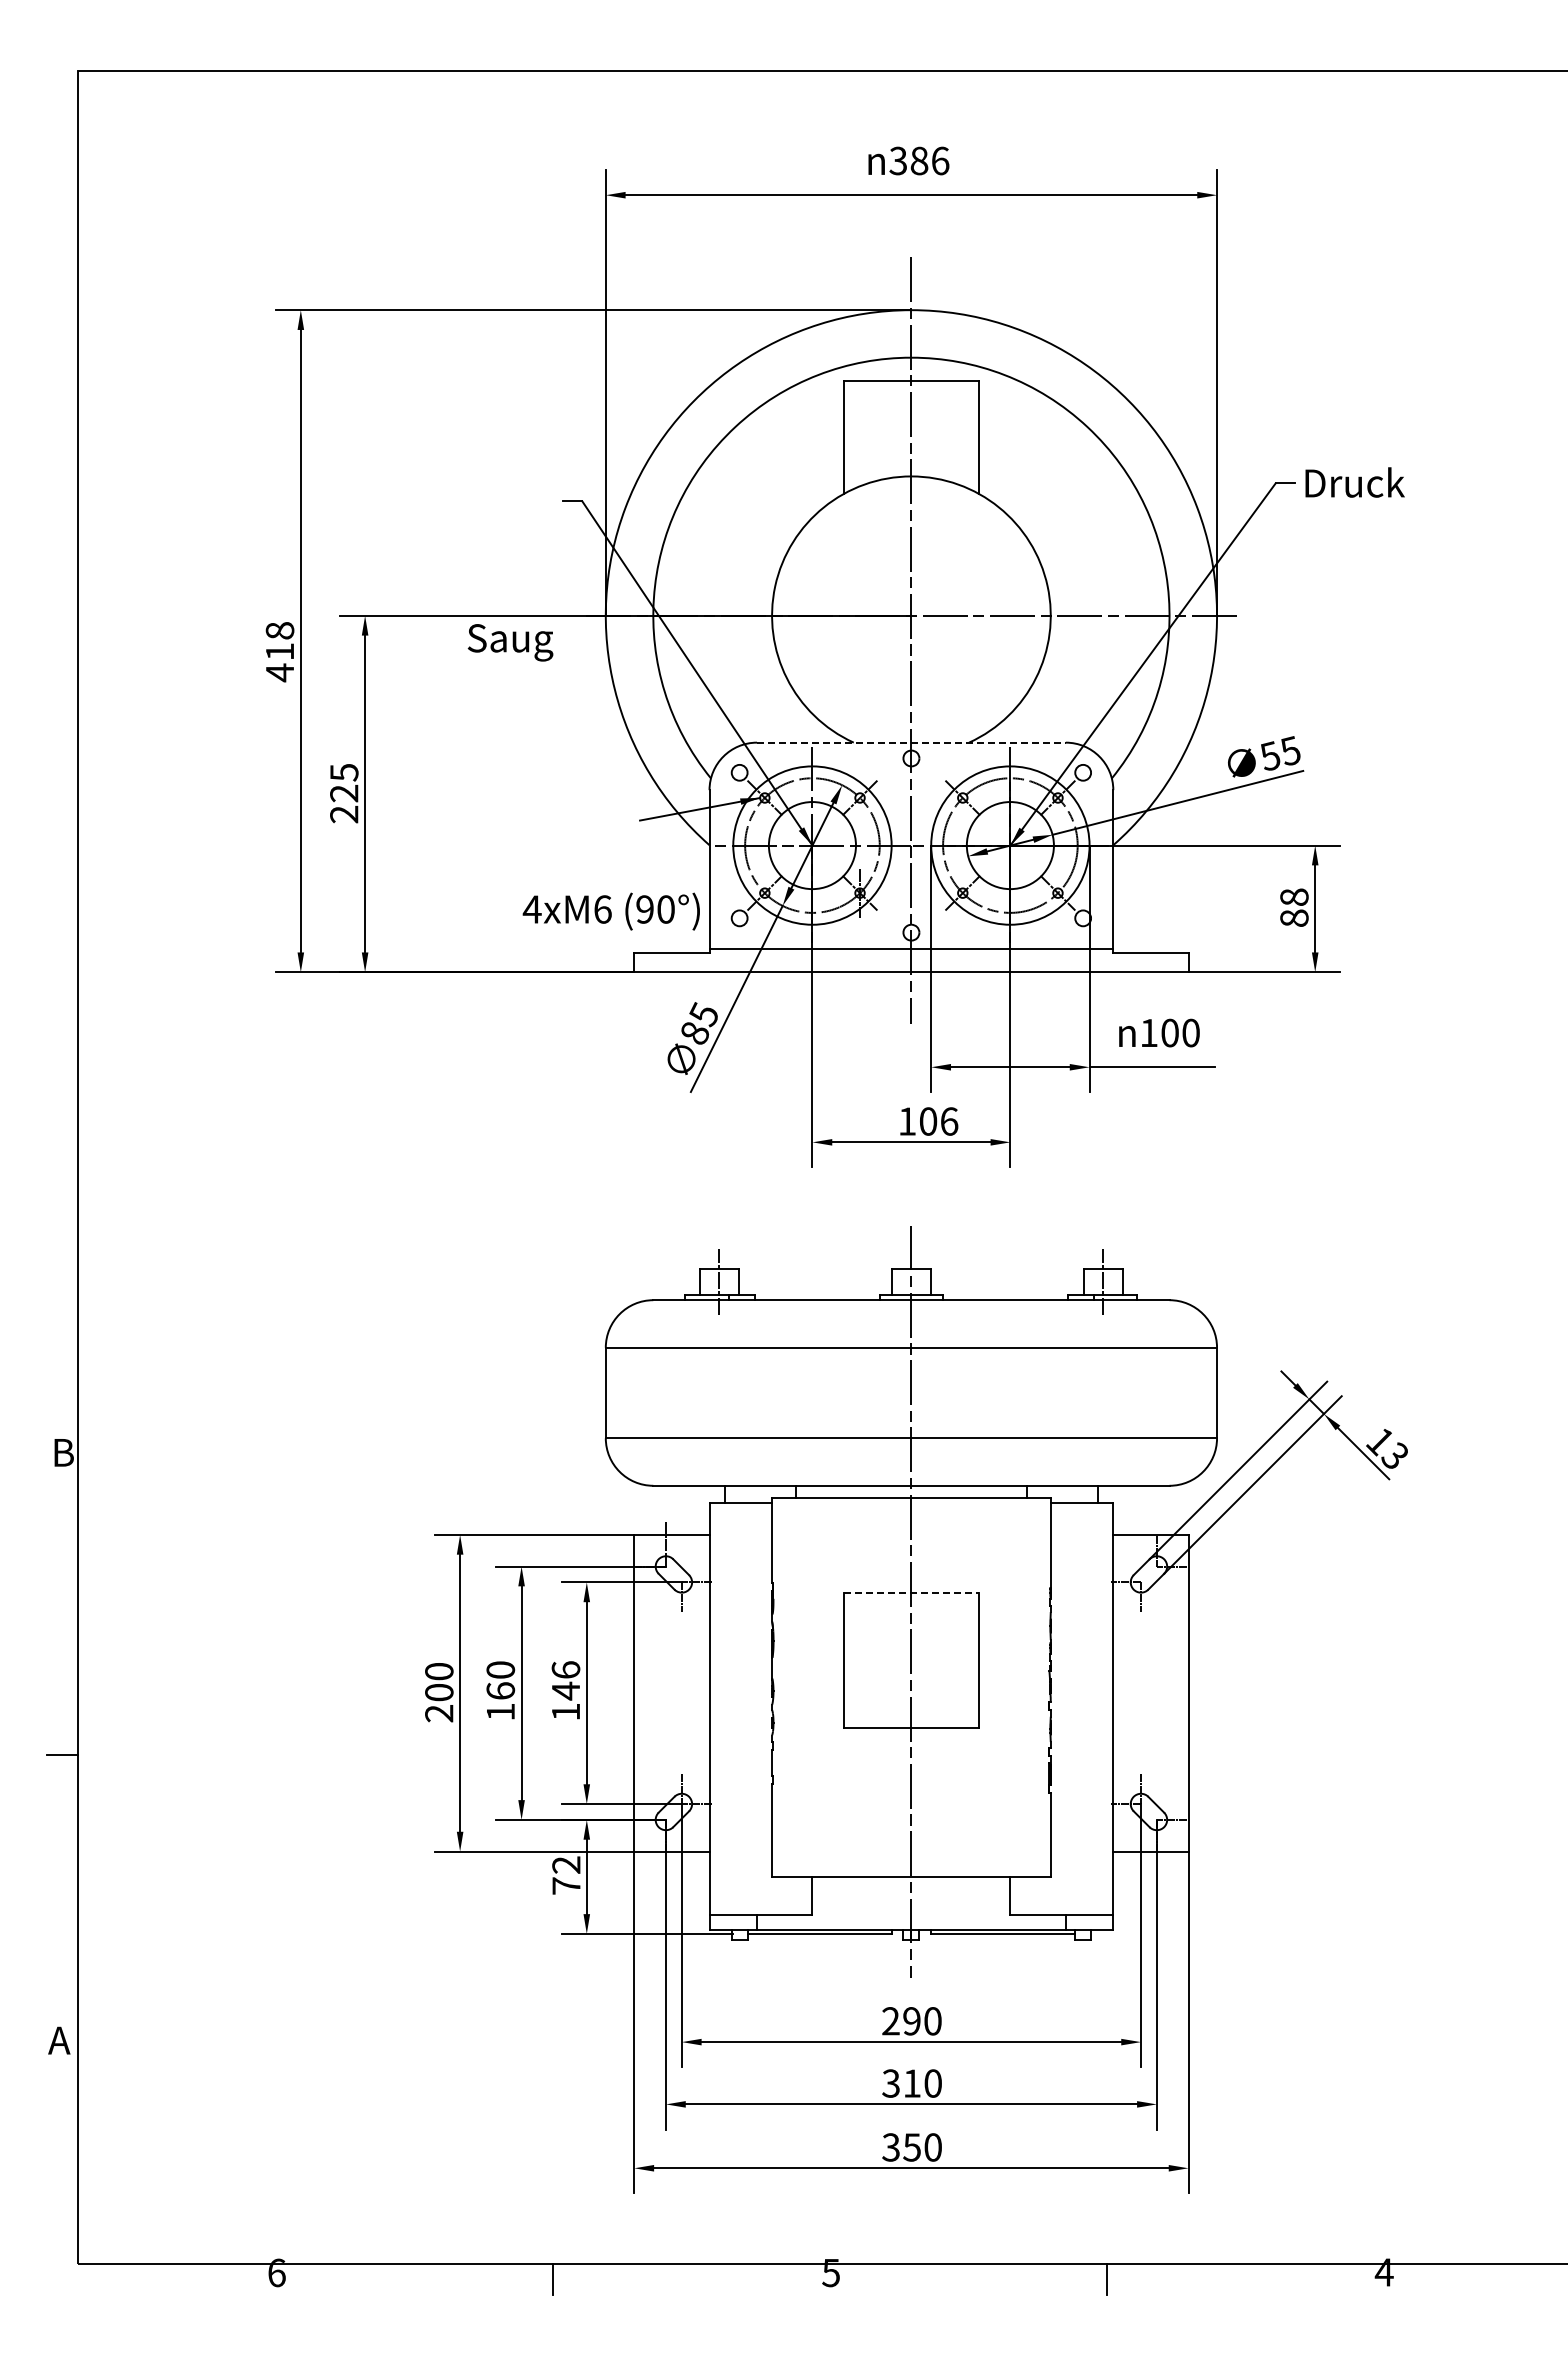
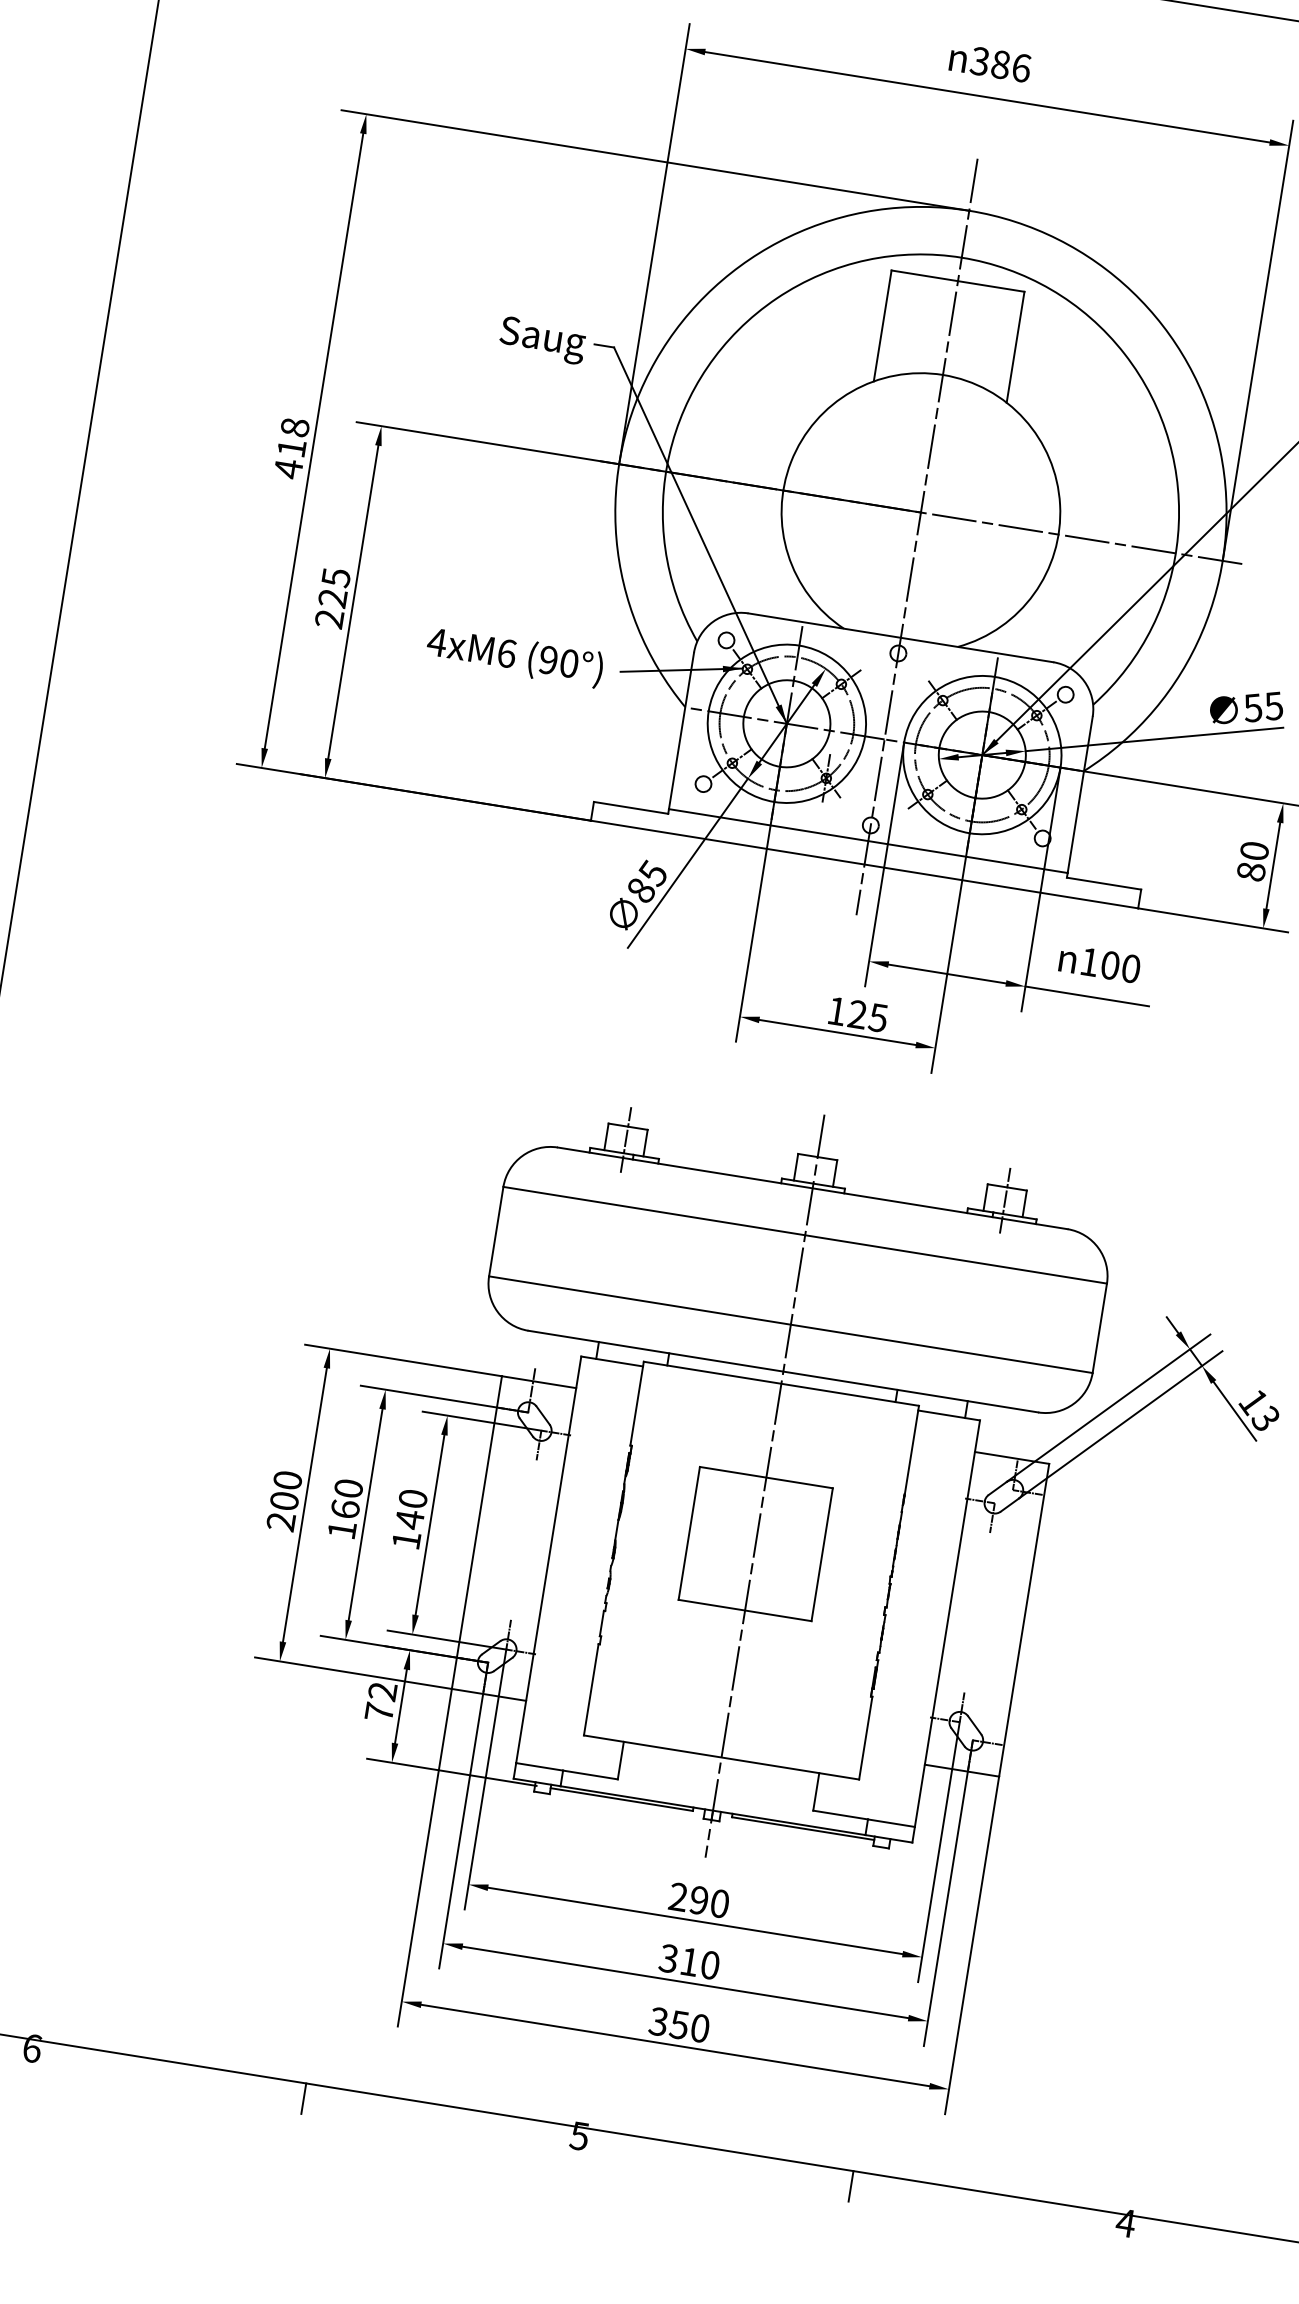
text: (510, 642) -> (542, 340), moved
line: (911, 742) -> (900, 637), dashed -> solid
text: (1294, 896) -> (1254, 850), 88 -> 80
text: (610, 911) -> (514, 656), moved
text: (938, 1121) -> (867, 1016), 106 -> 125
line: (911, 1593) -> (766, 1477), dashed -> solid
text: (565, 1669) -> (412, 1498), 146 -> 140

